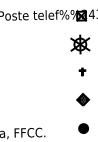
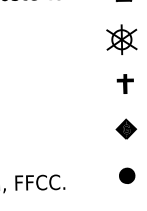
part: (82, 71) -> (125, 83), size x1.67

